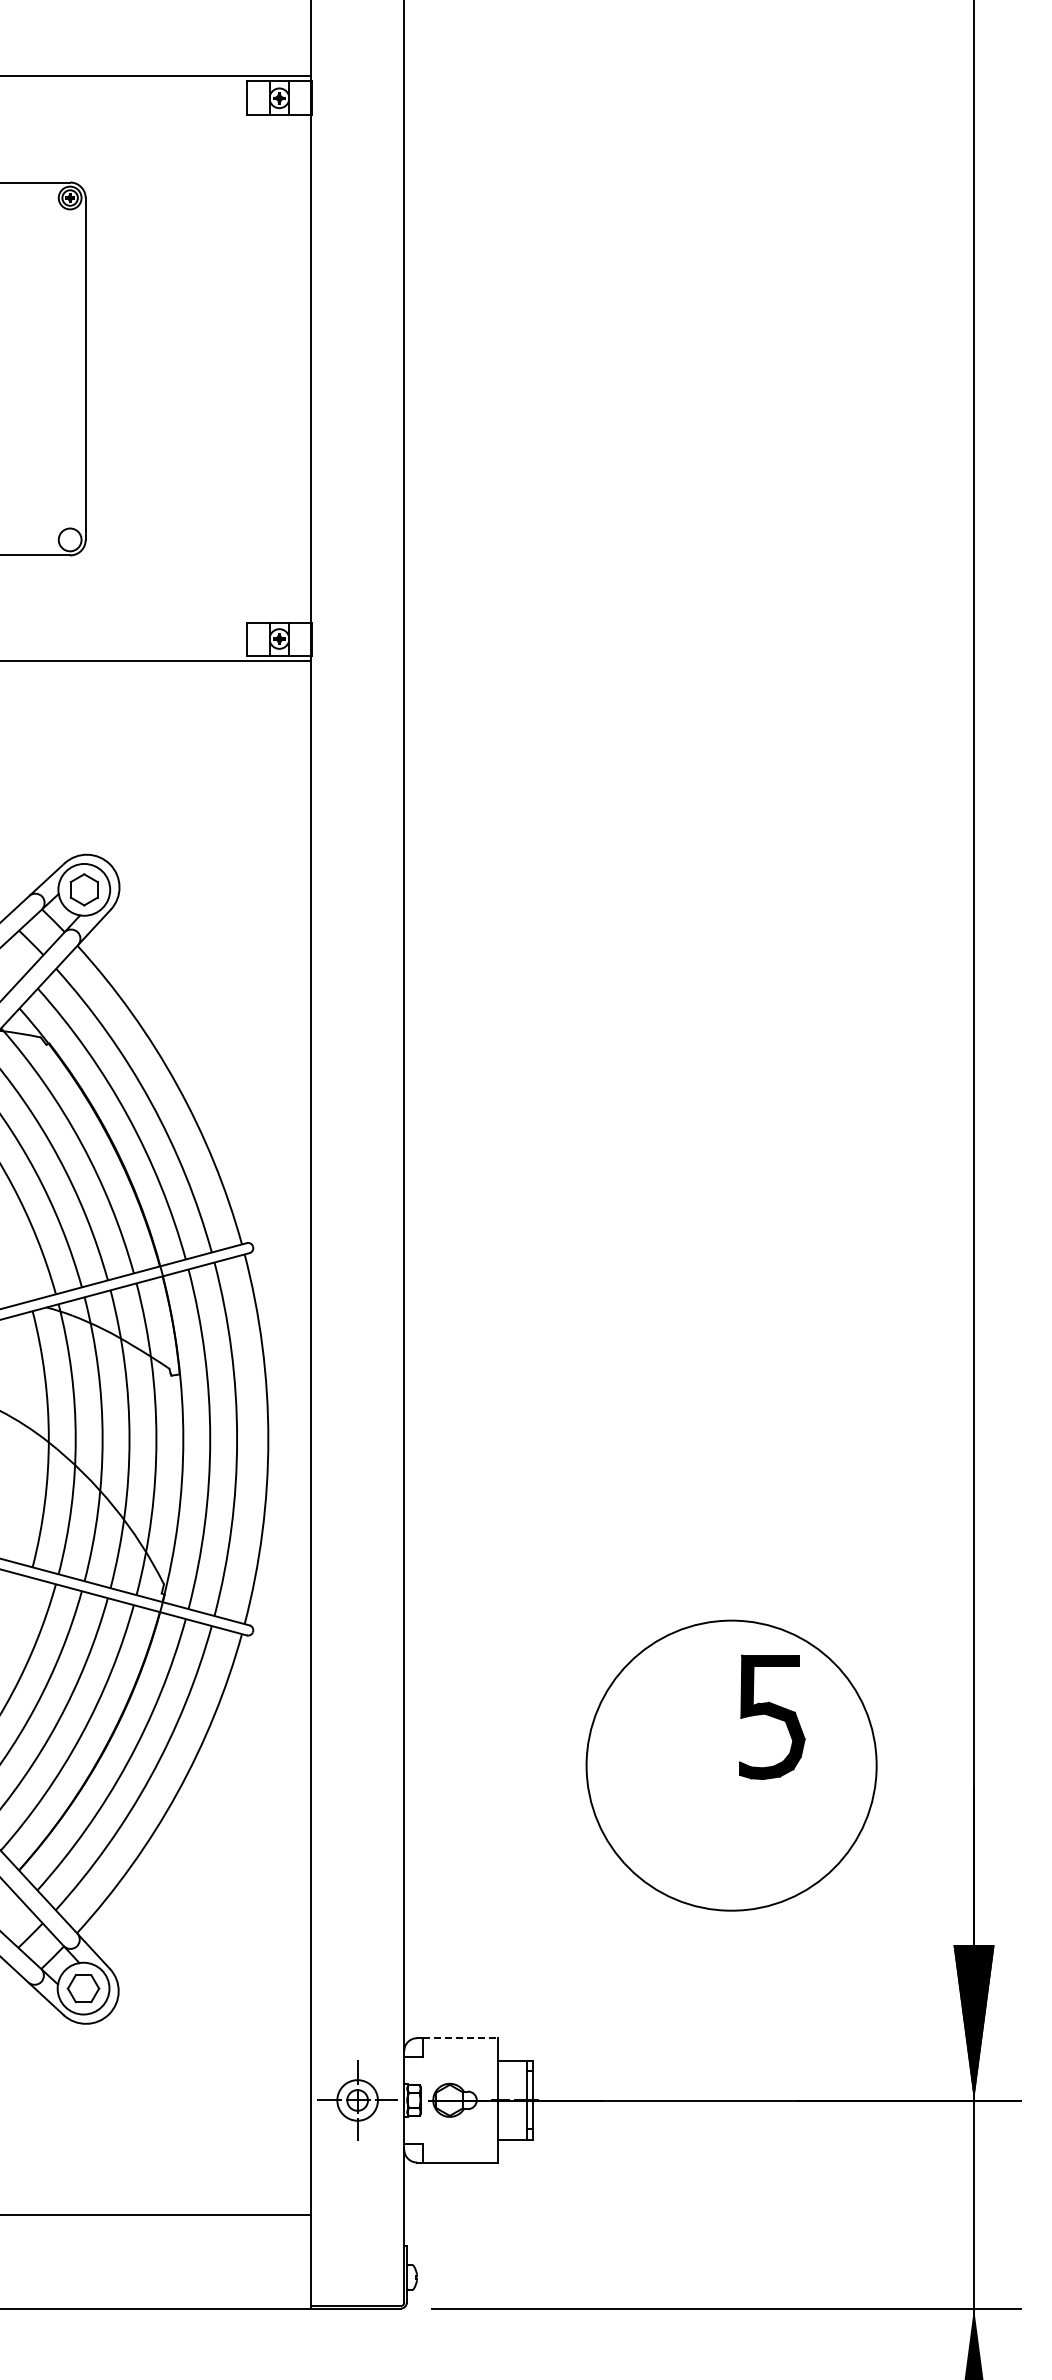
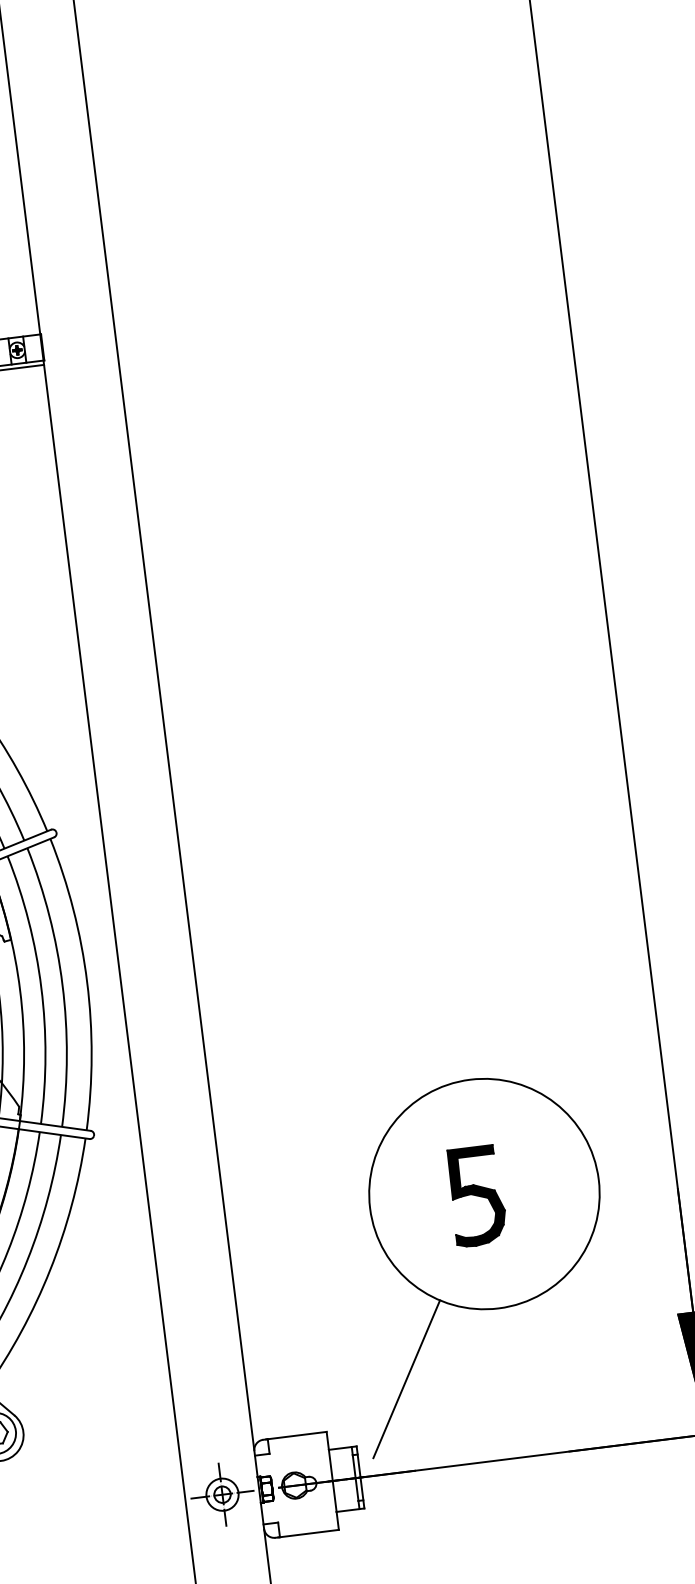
part: (772, 1716) -> (477, 1195), moved
line: (605, 1984) -> (406, 1378), added
line: (460, 2038) -> (297, 1435), dashed -> solid

